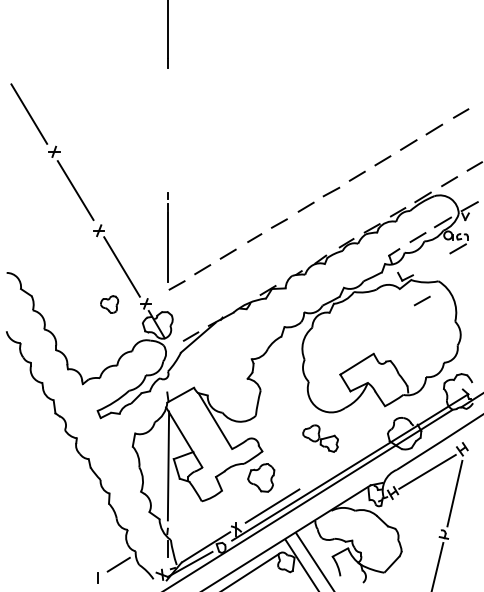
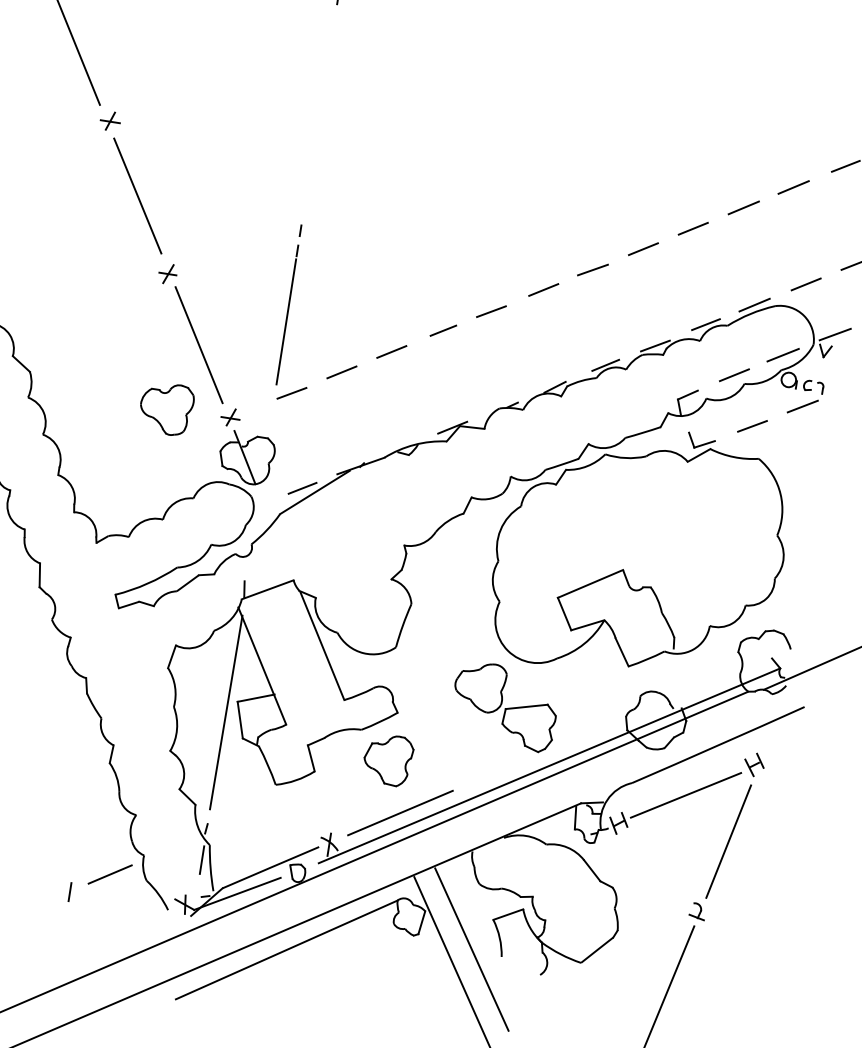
line: (421, 300) -> (751, 425), moved
part: (109, 304) -> (166, 408), size x1.67
part: (320, 438) -> (504, 705), size x1.67

